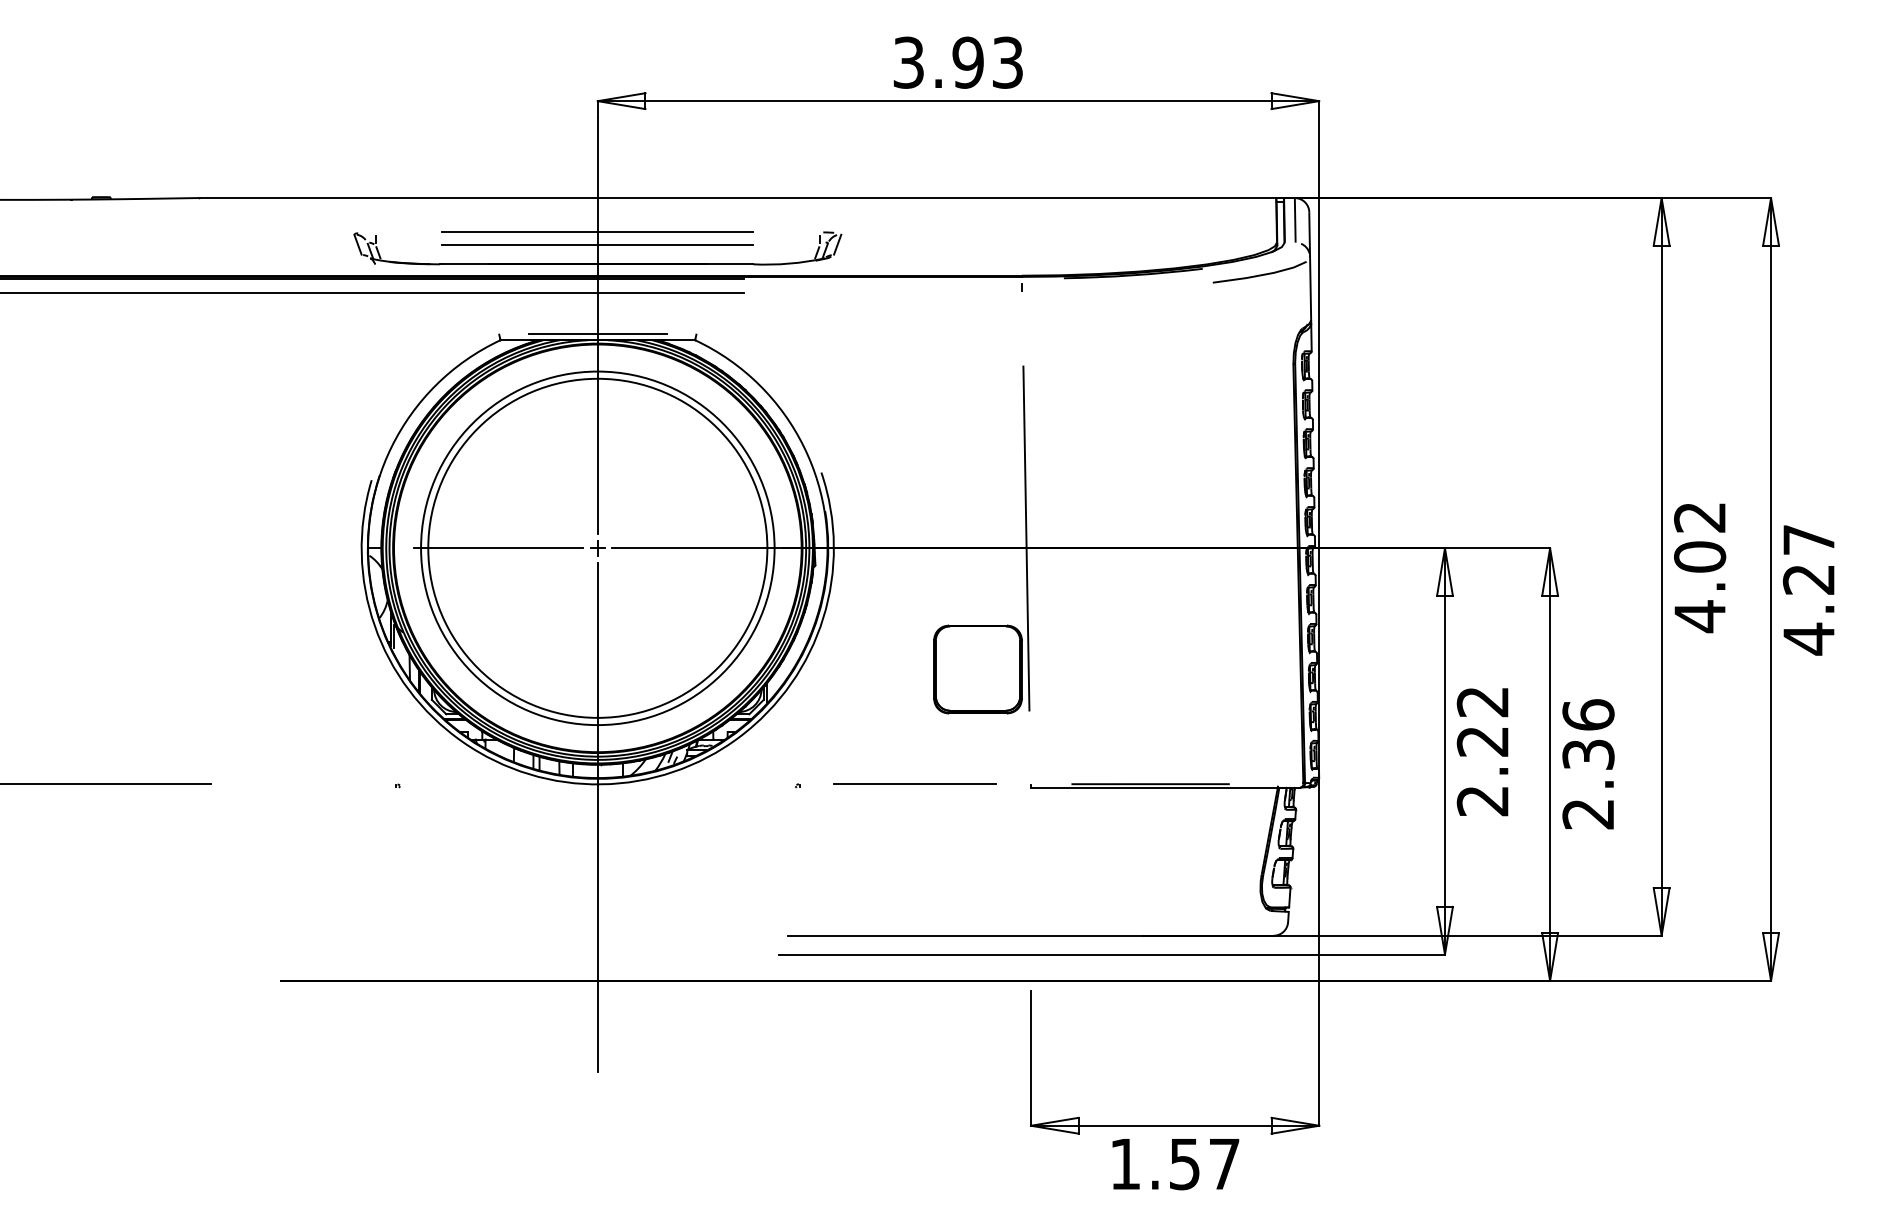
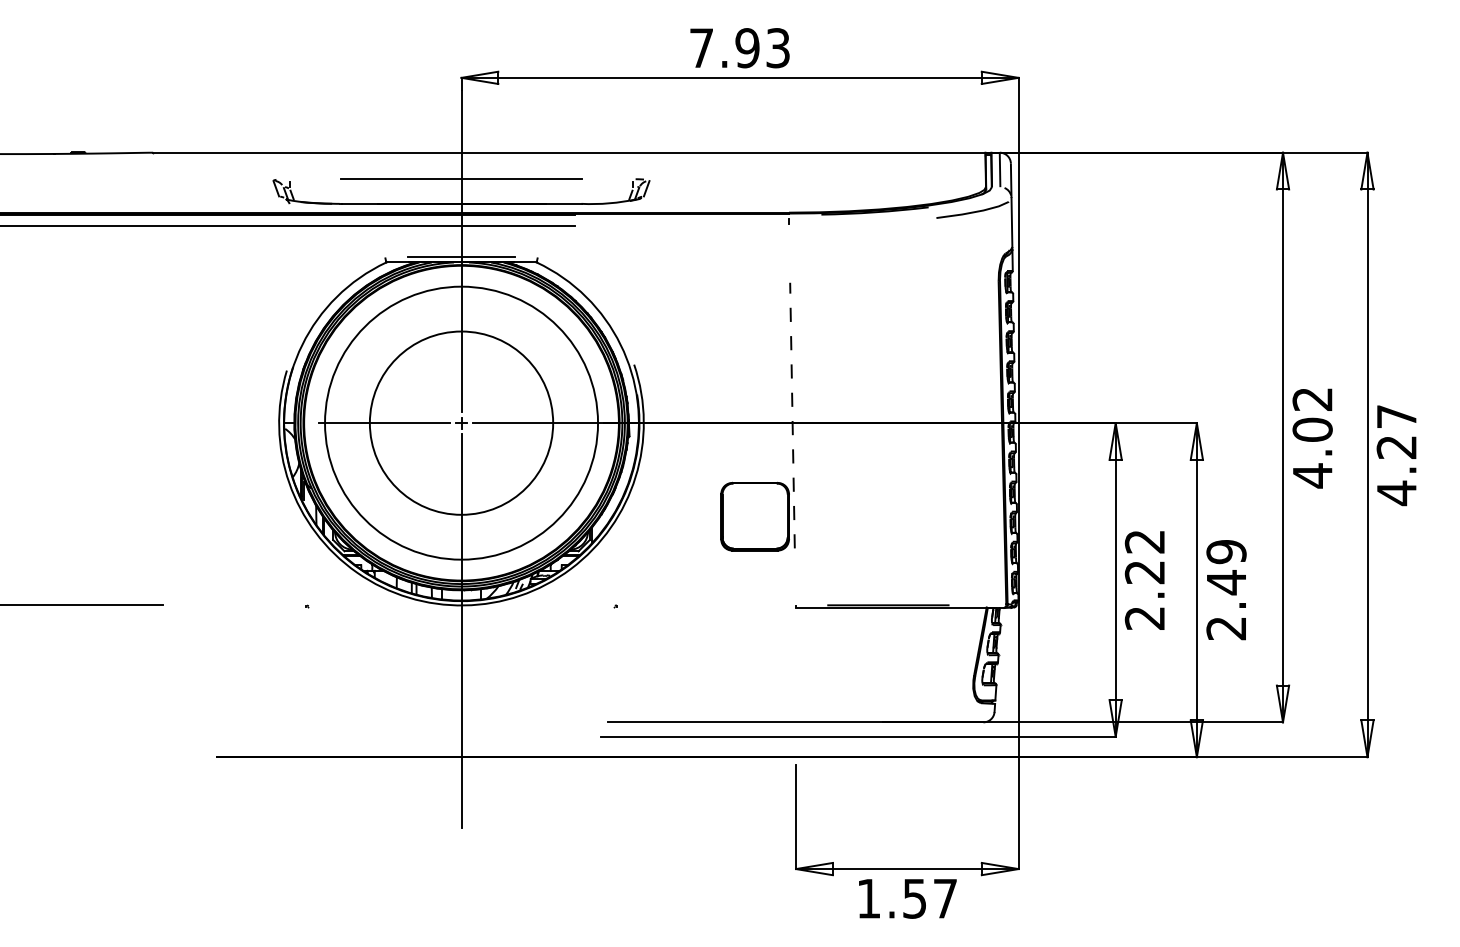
text: (908, 62) -> (701, 48), 3.93 -> 7.93
line: (597, 244) -> (461, 188), removed
line: (1026, 538) -> (792, 415), solid -> dashed
circle: (597, 547) -> (461, 422), size x0.7
text: (1588, 735) -> (1226, 567), 2.36 -> 2.49
line: (914, 783) -> (706, 604), removed

